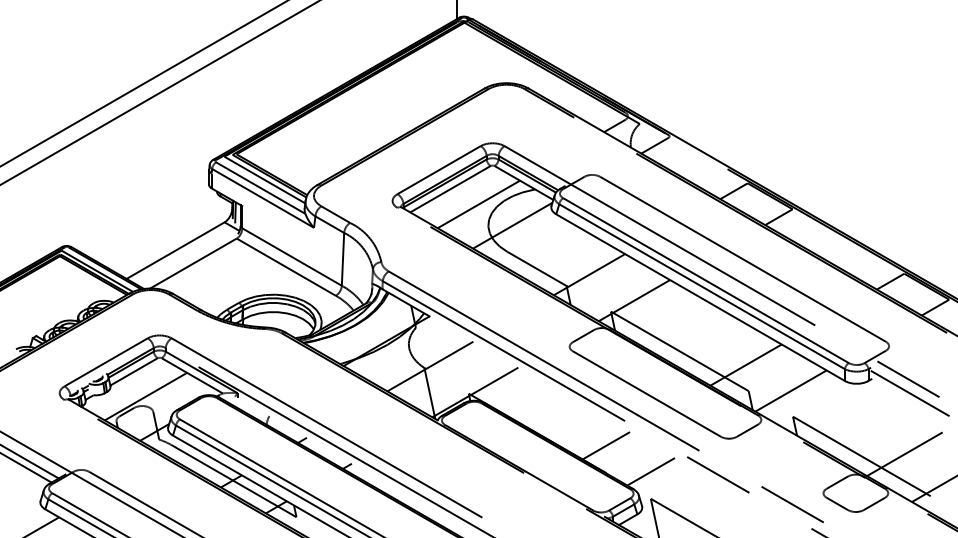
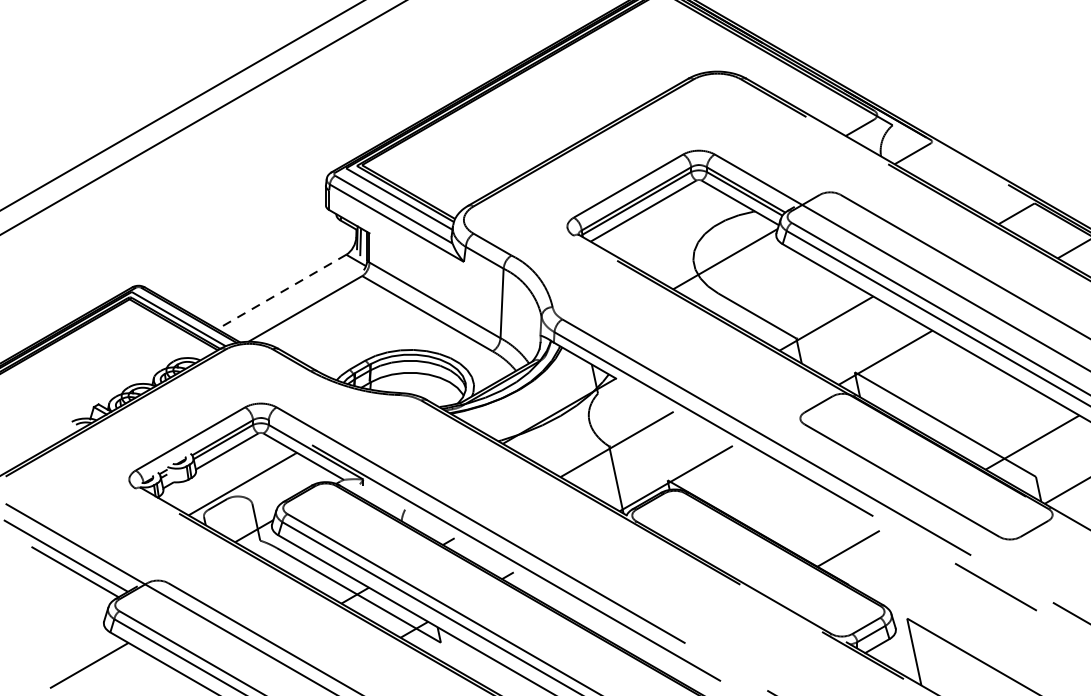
line: (478, 204) -> (680, 231), removed
line: (175, 250) -> (281, 291), solid -> dashed
line: (650, 471) -> (906, 582), removed

